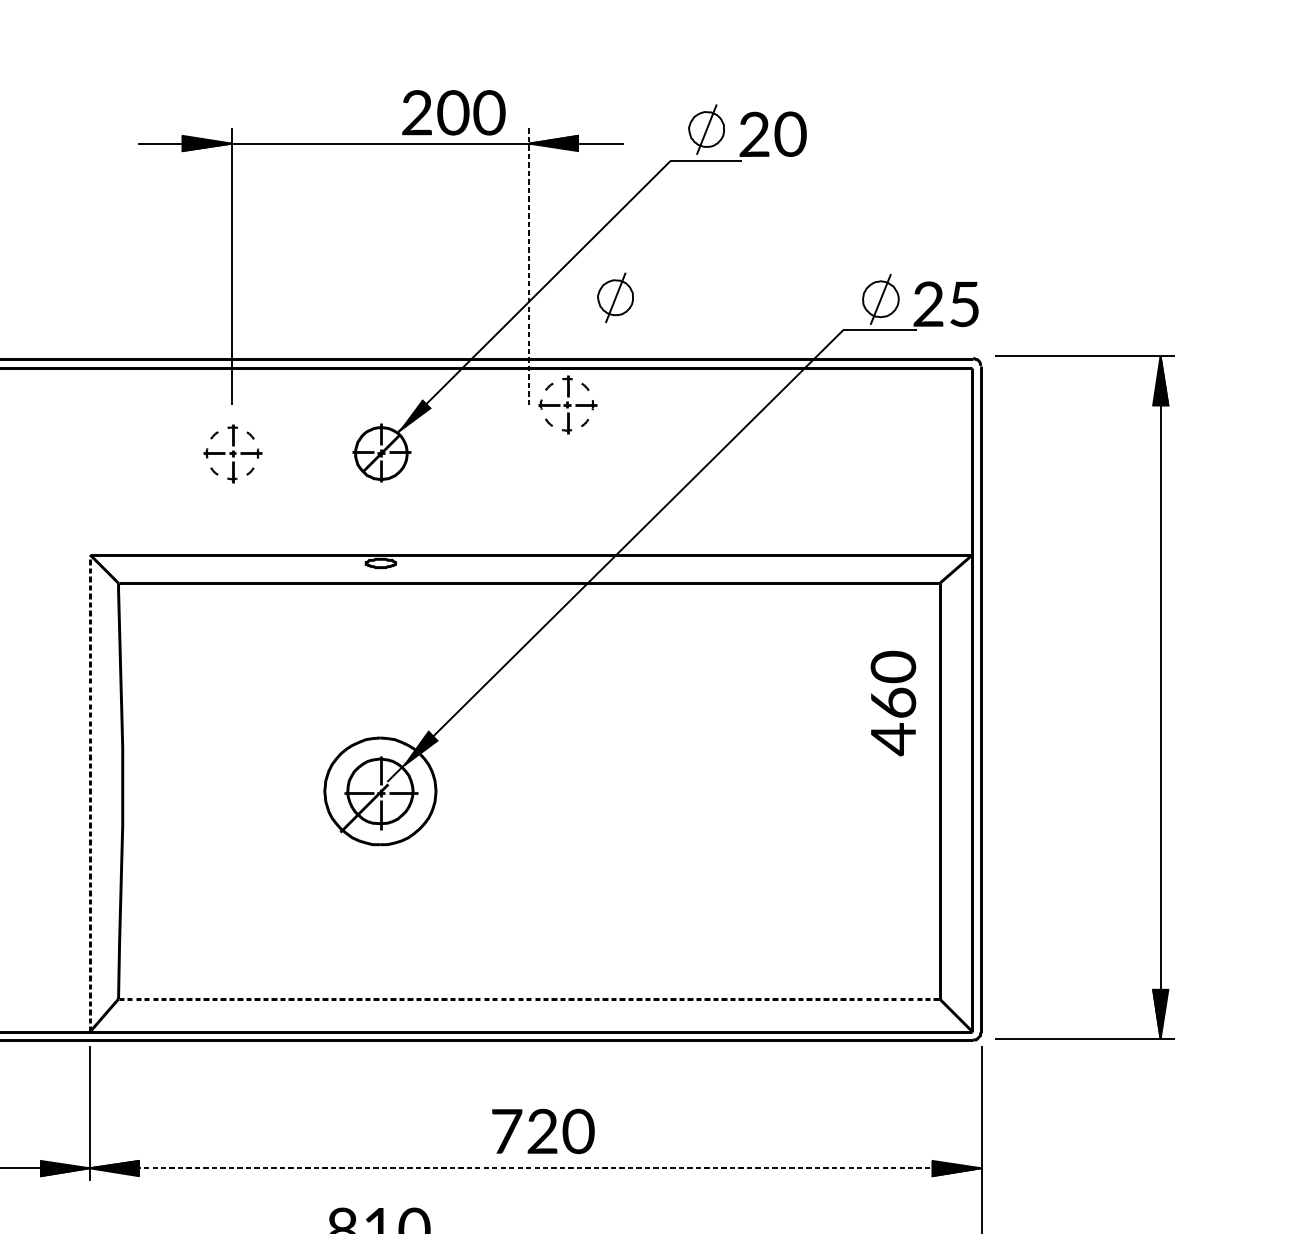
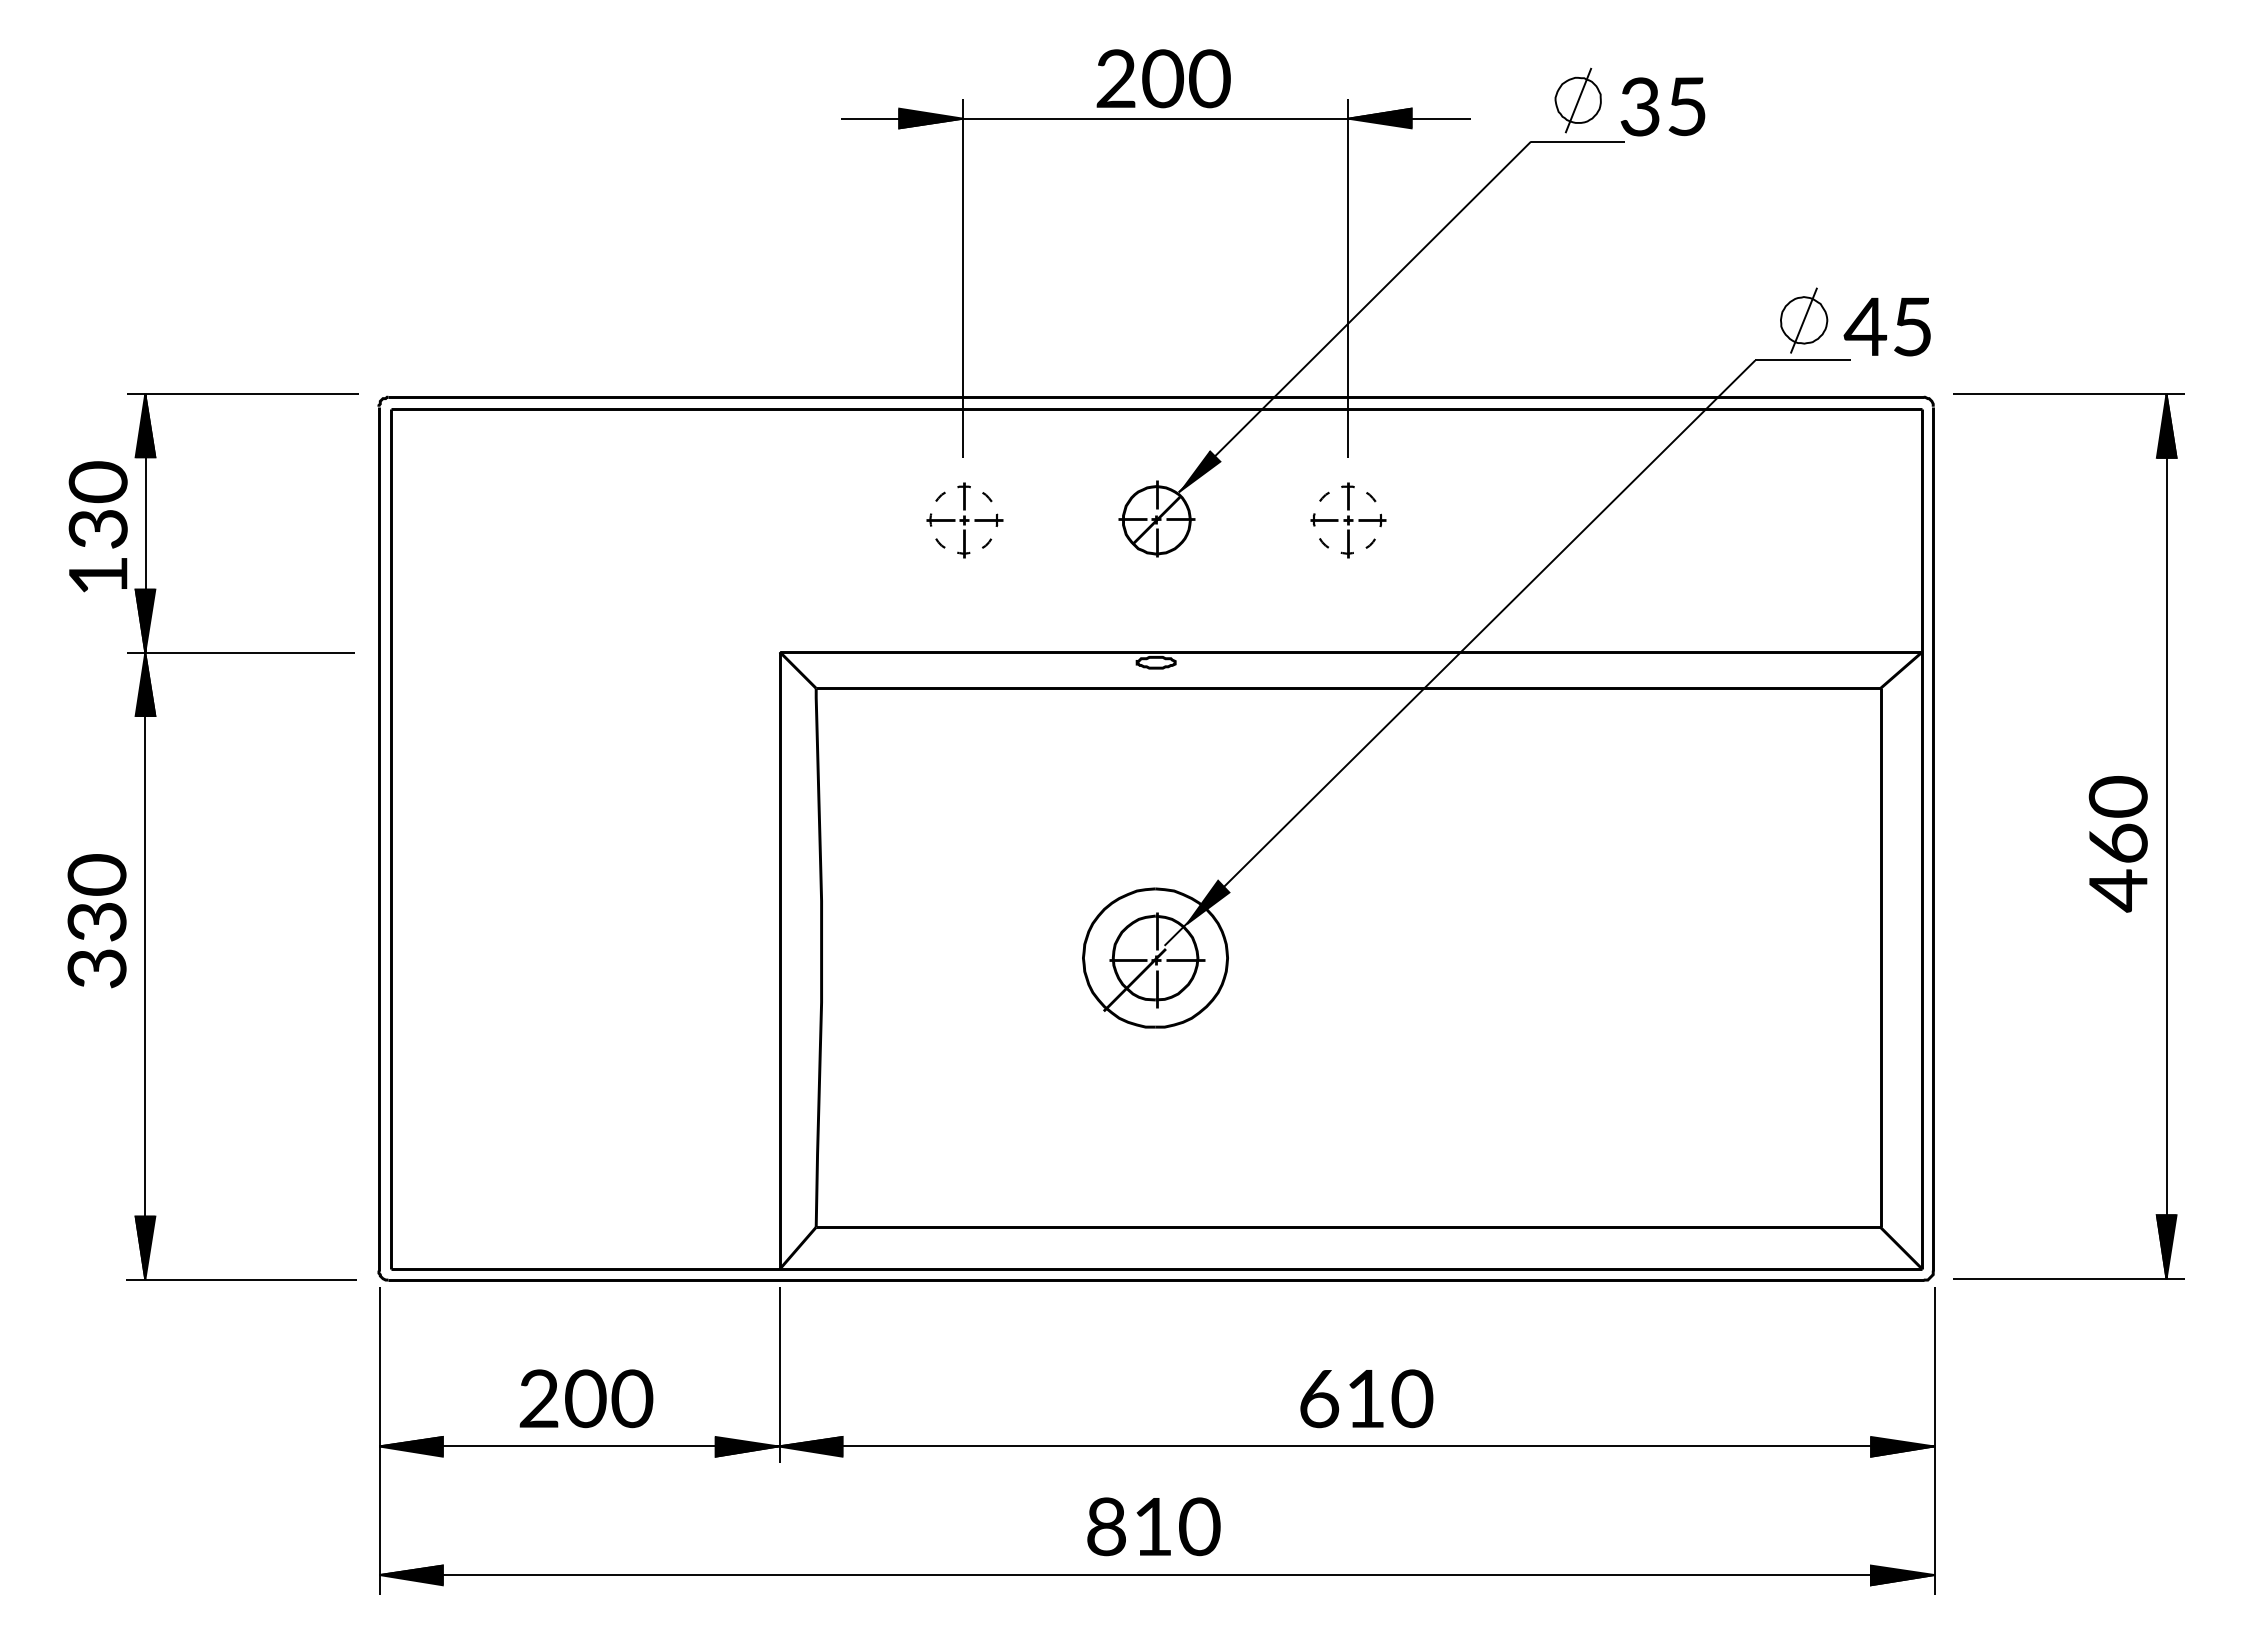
text: (453, 112) -> (1163, 78), moved
text: (773, 134) -> (1664, 106), 20 -> 35
line: (529, 266) -> (1348, 277), dashed -> solid
part: (614, 297) -> (1459, 318), removed
text: (928, 303) -> (1865, 326), 25 -> 45
part: (567, 405) -> (1348, 520), moved
text: (892, 703) -> (2117, 844), moved
line: (90, 793) -> (779, 960), dashed -> solid
line: (529, 999) -> (1348, 1227), dashed -> solid
text: (524, 1131) -> (1342, 1398), 720 -> 610
line: (535, 1168) -> (1356, 1446), dashed -> solid

